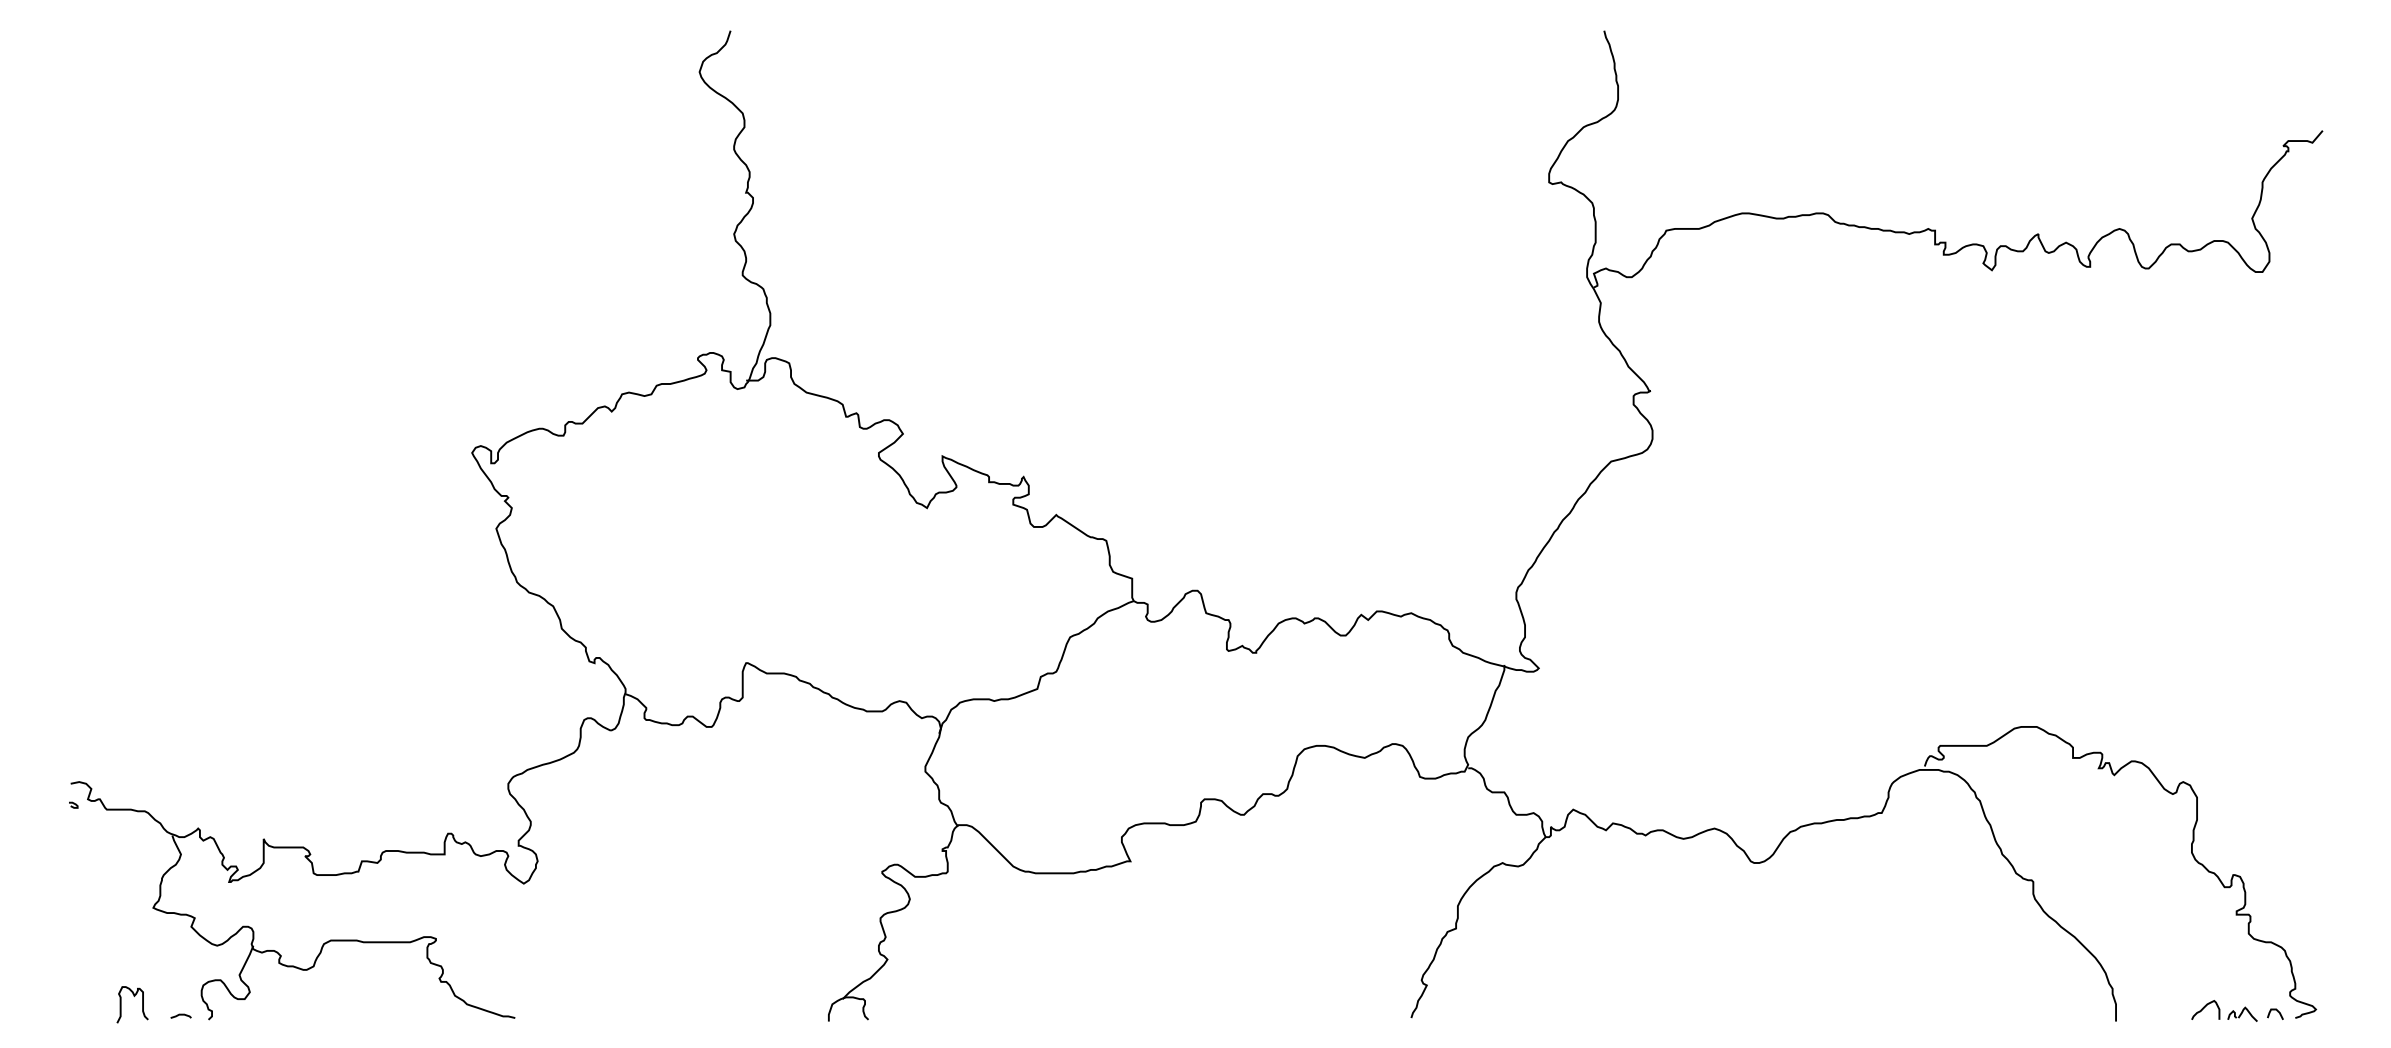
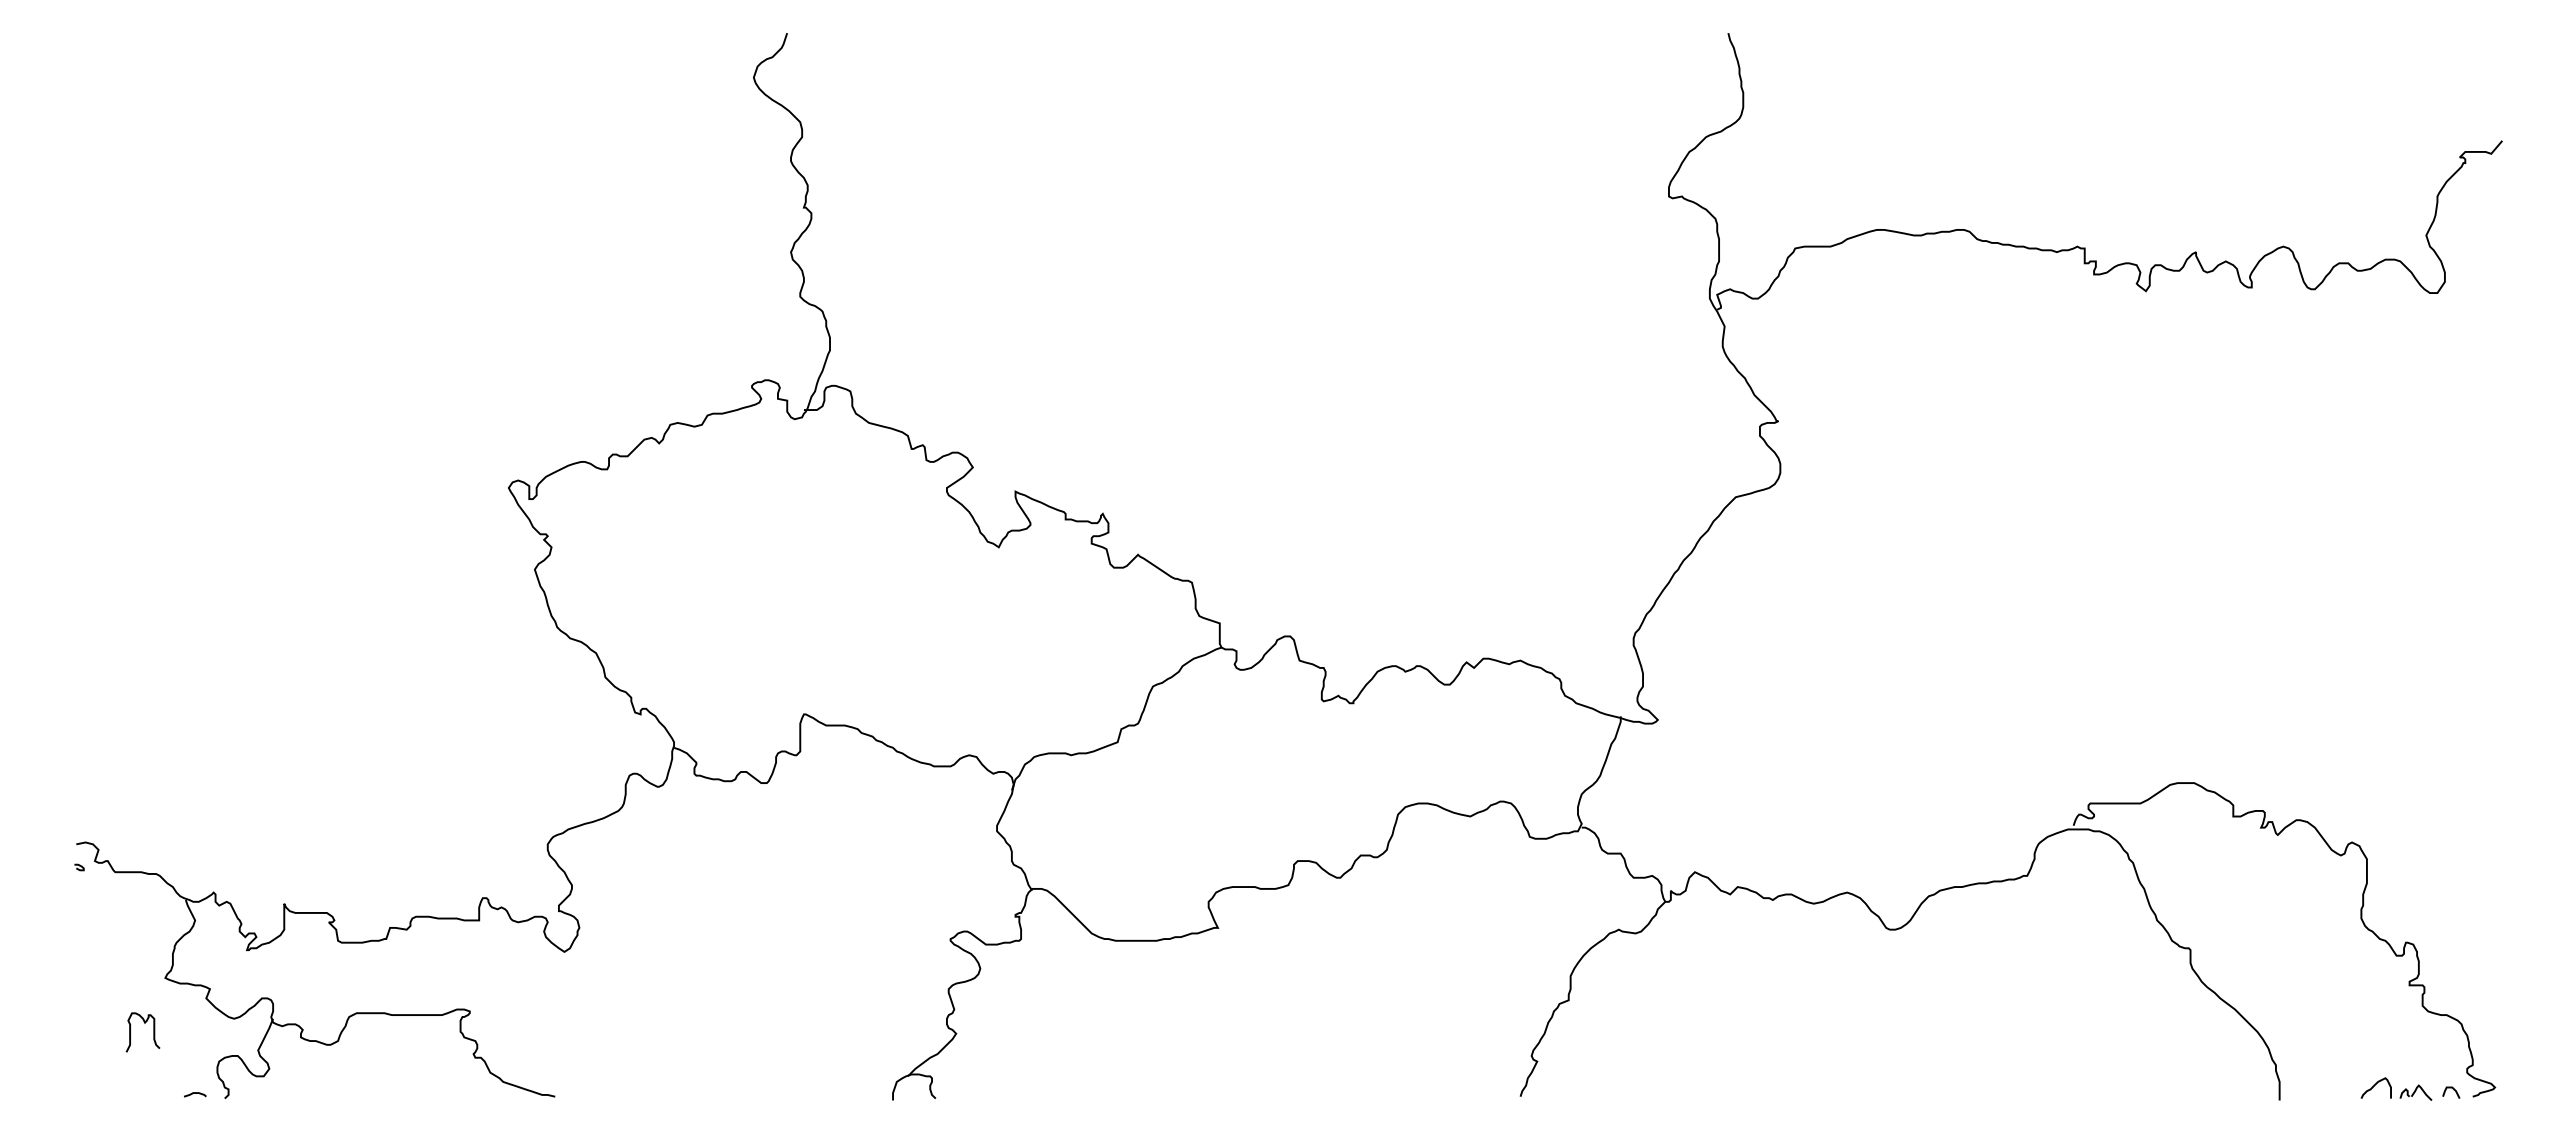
curve: (133, 996) -> (144, 1023), moved

